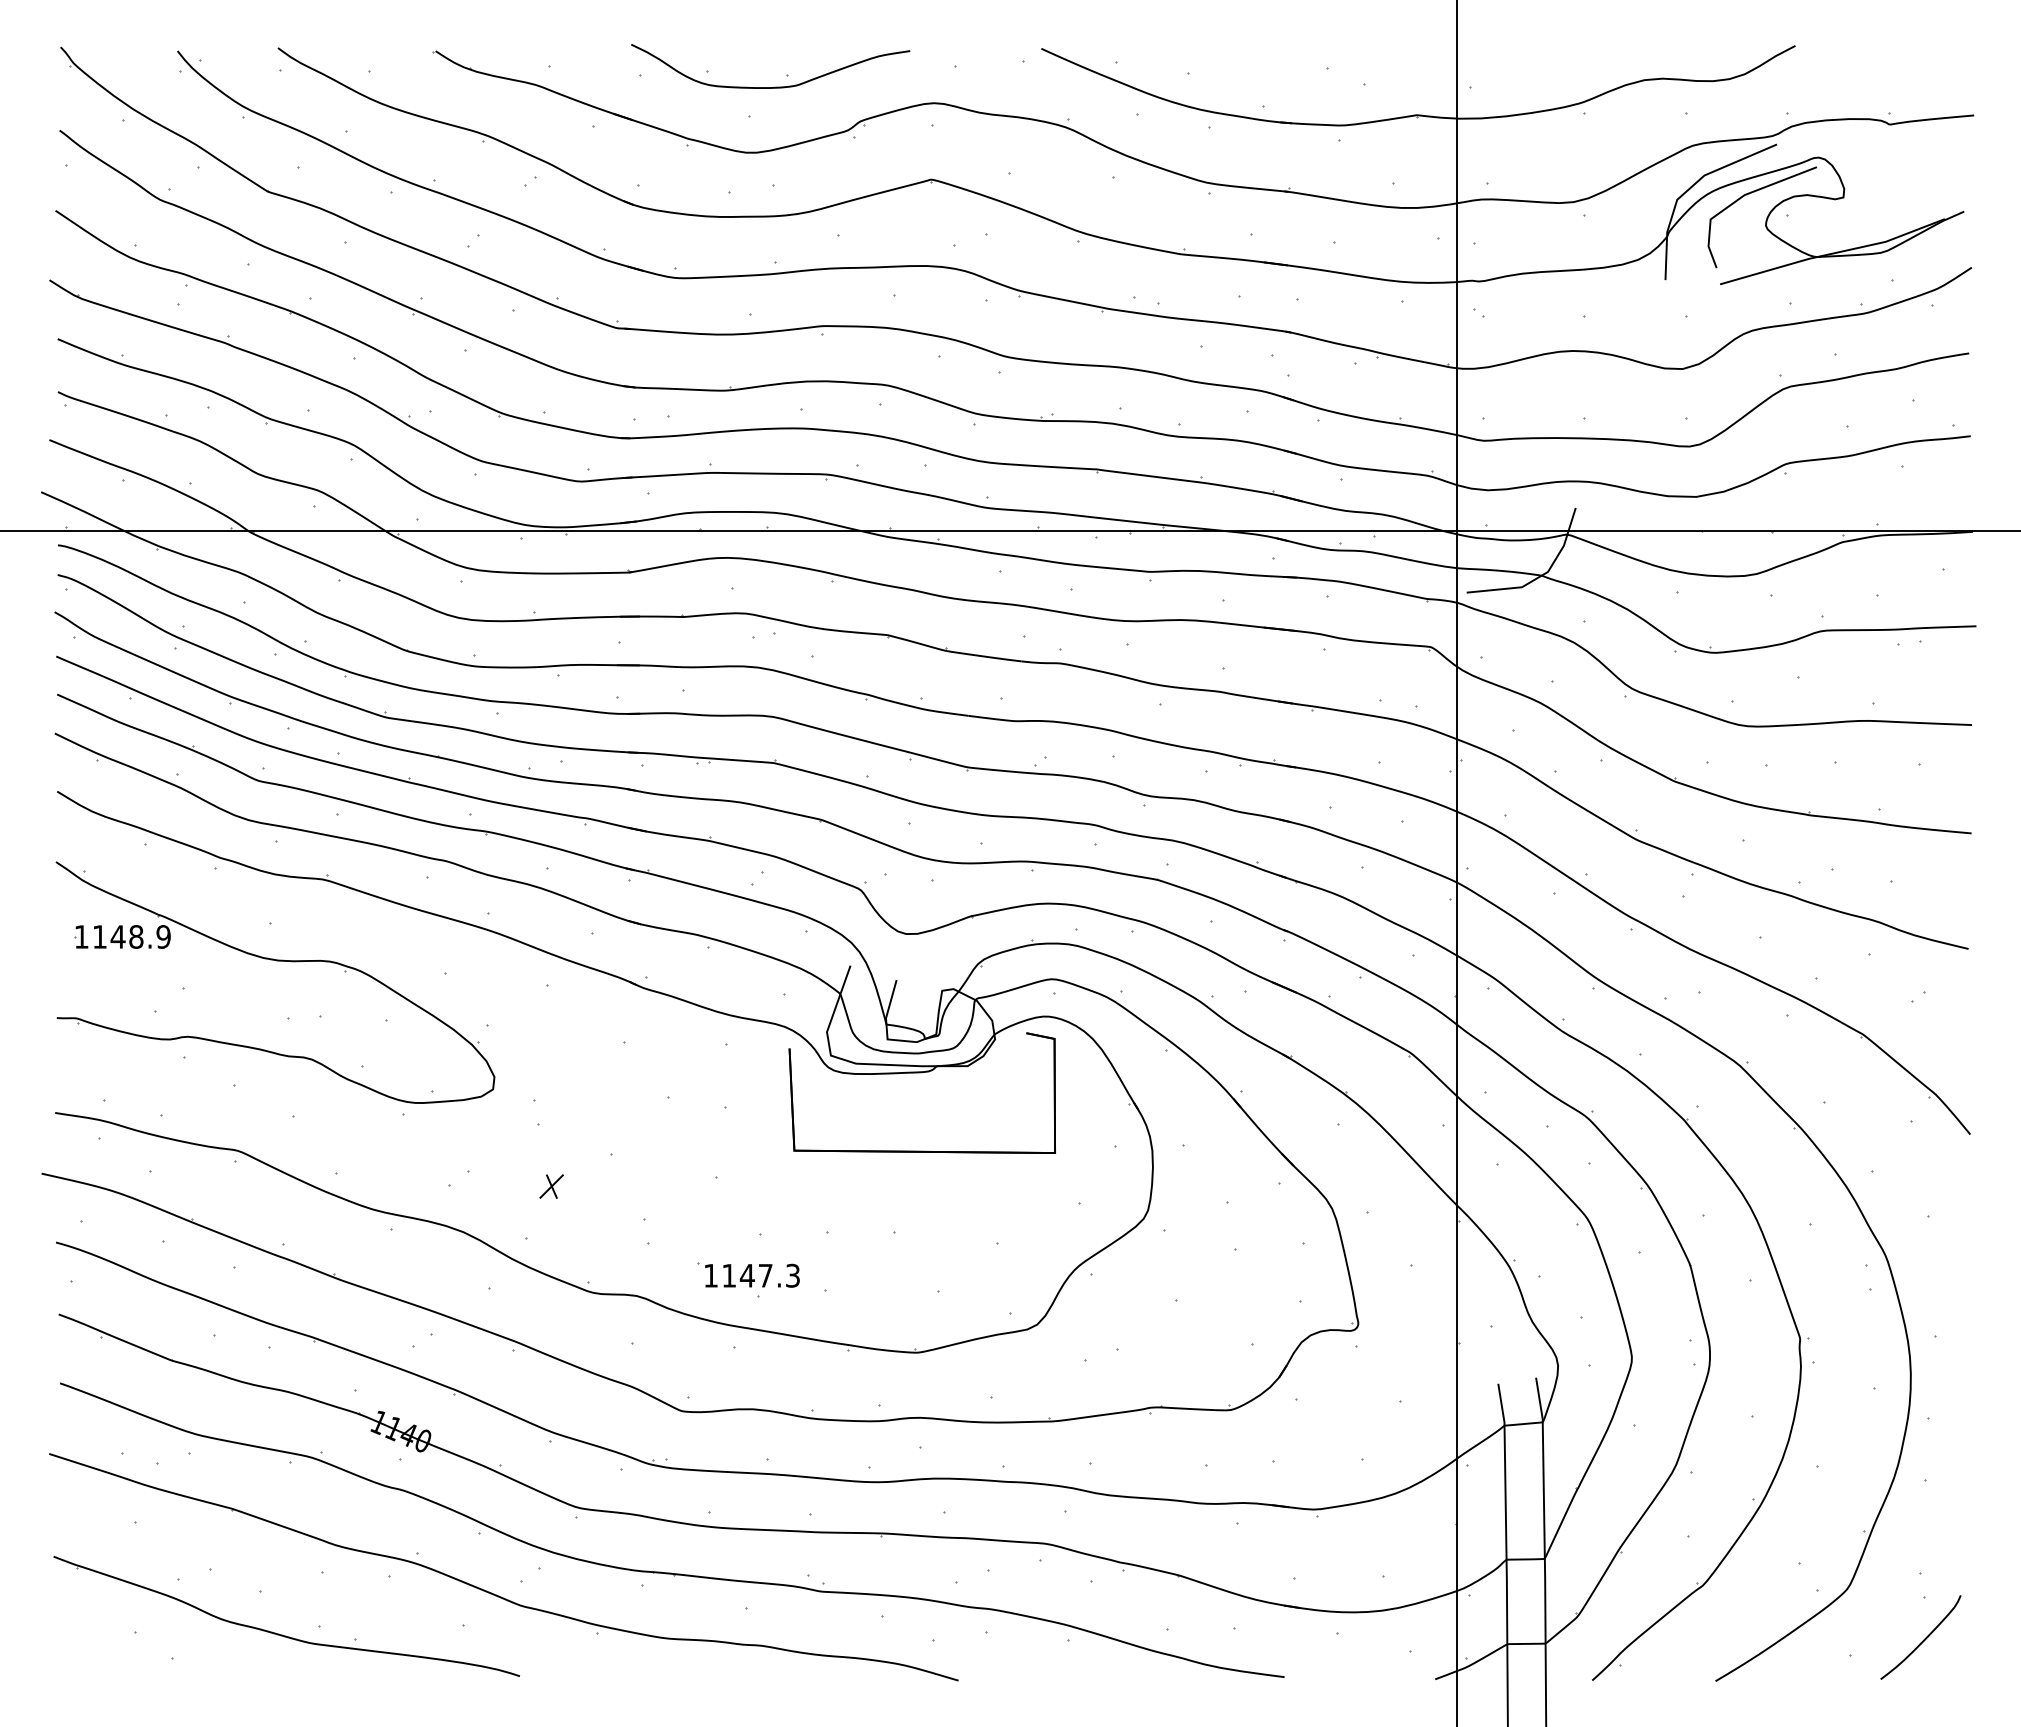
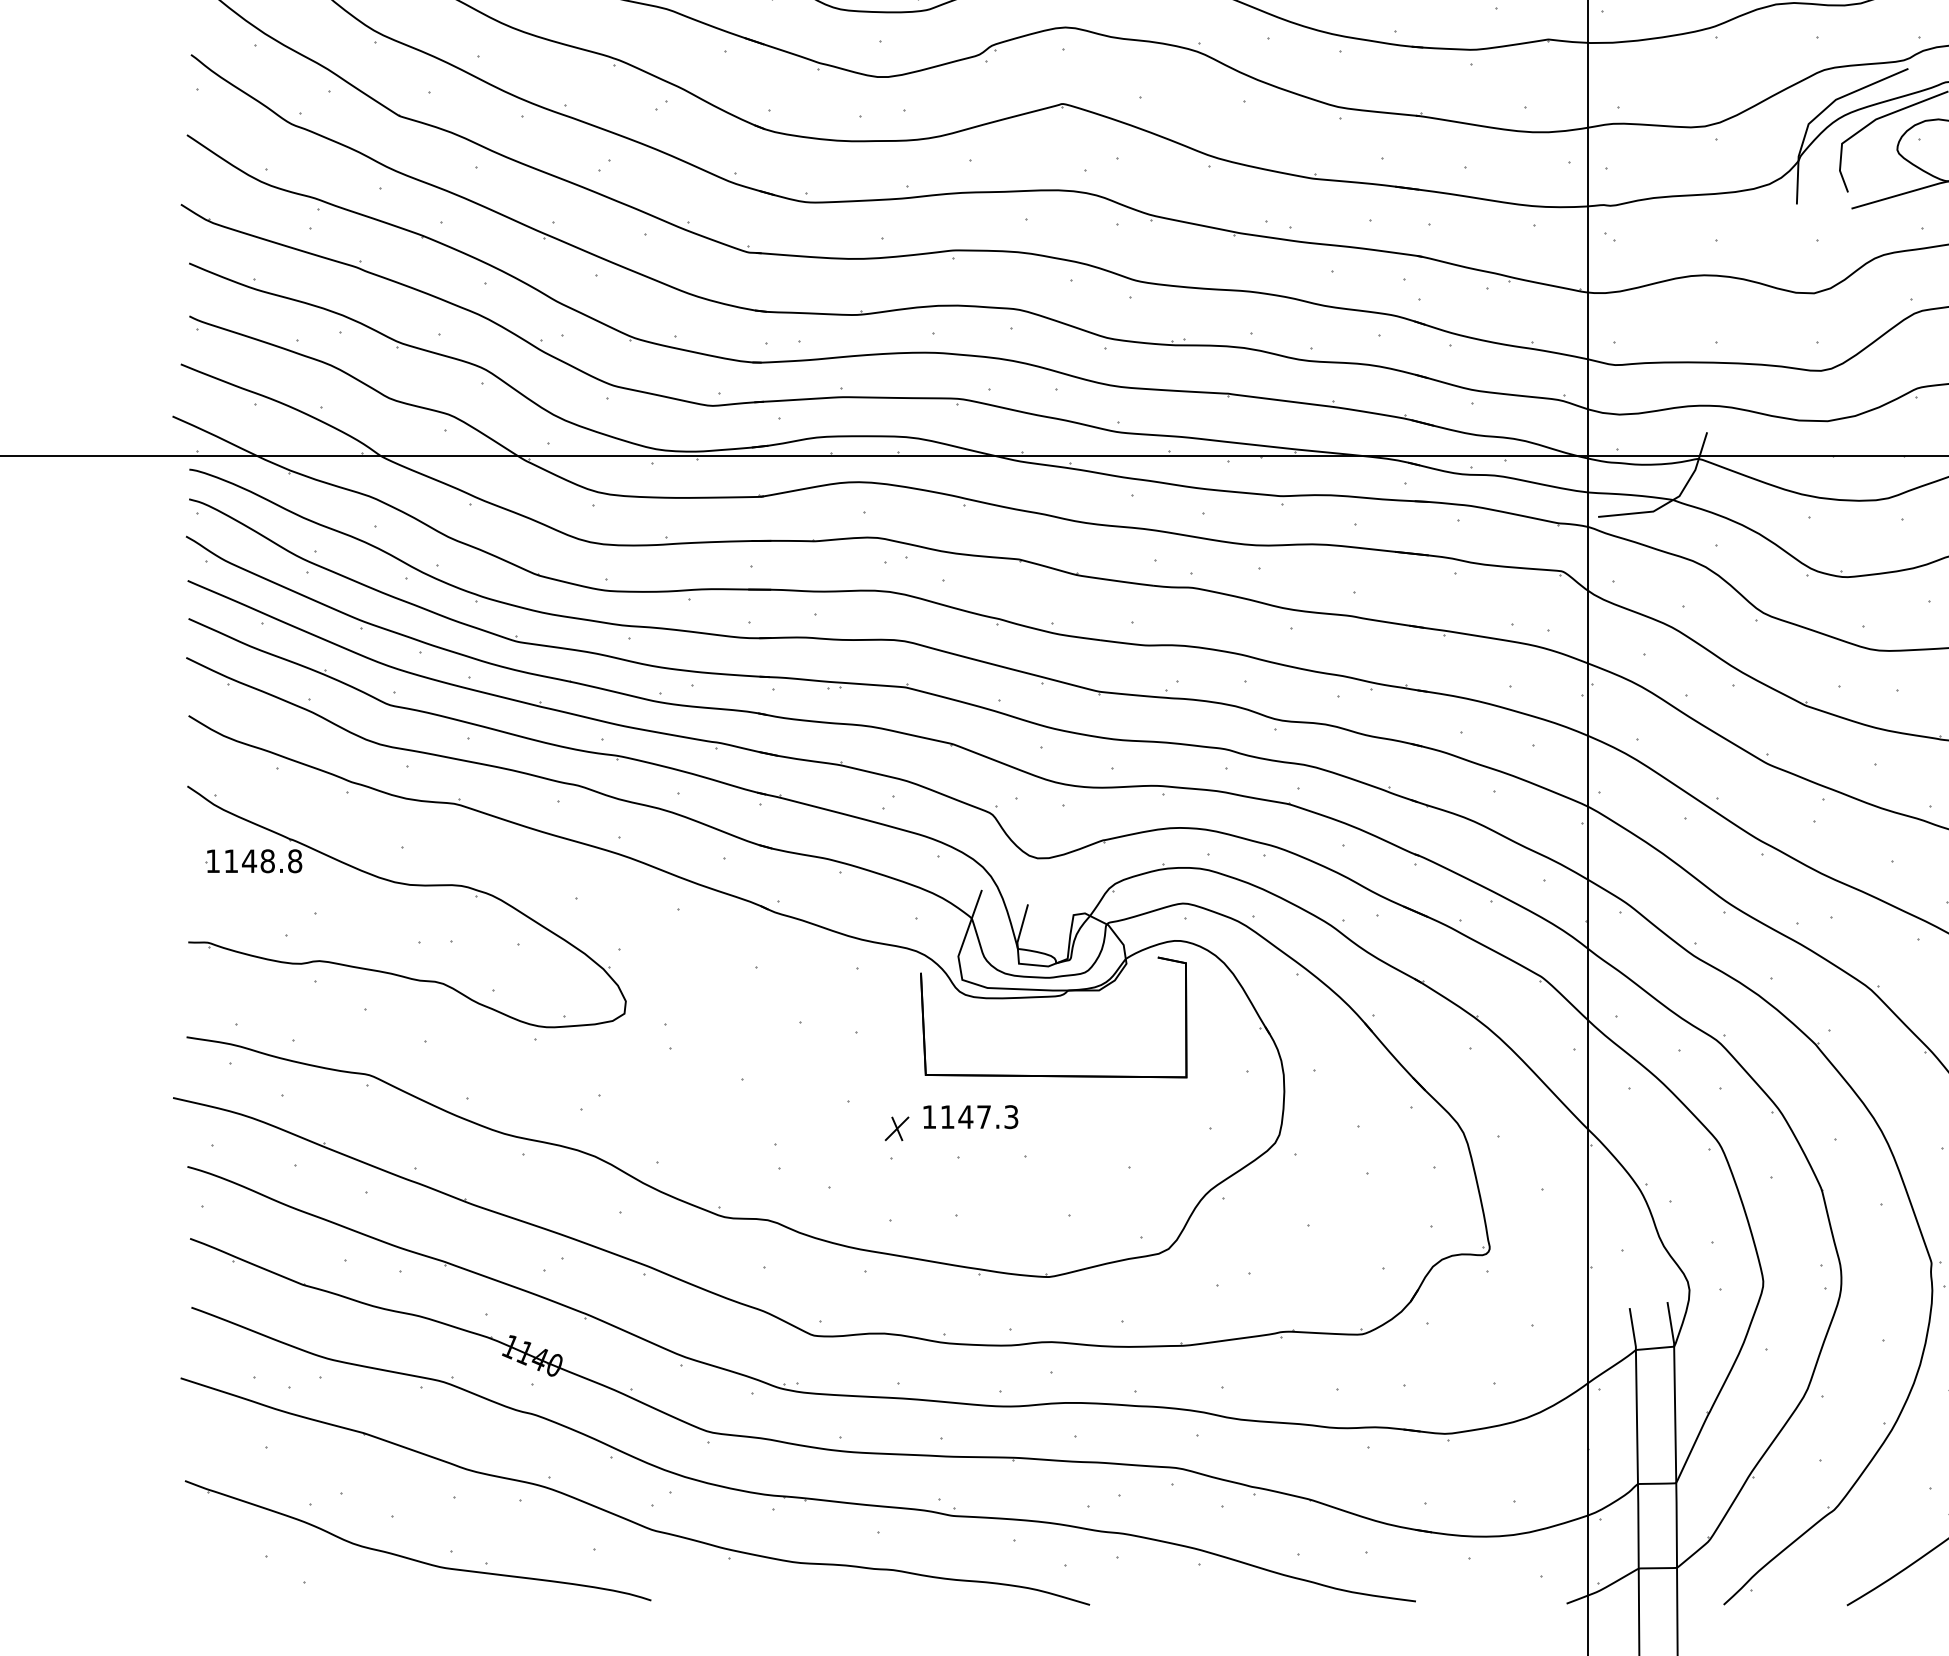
text: (163, 936) -> (294, 860), 1148.9 -> 1148.8
part: (551, 1186) -> (896, 1128), moved
text: (752, 1275) -> (970, 1116), moved

